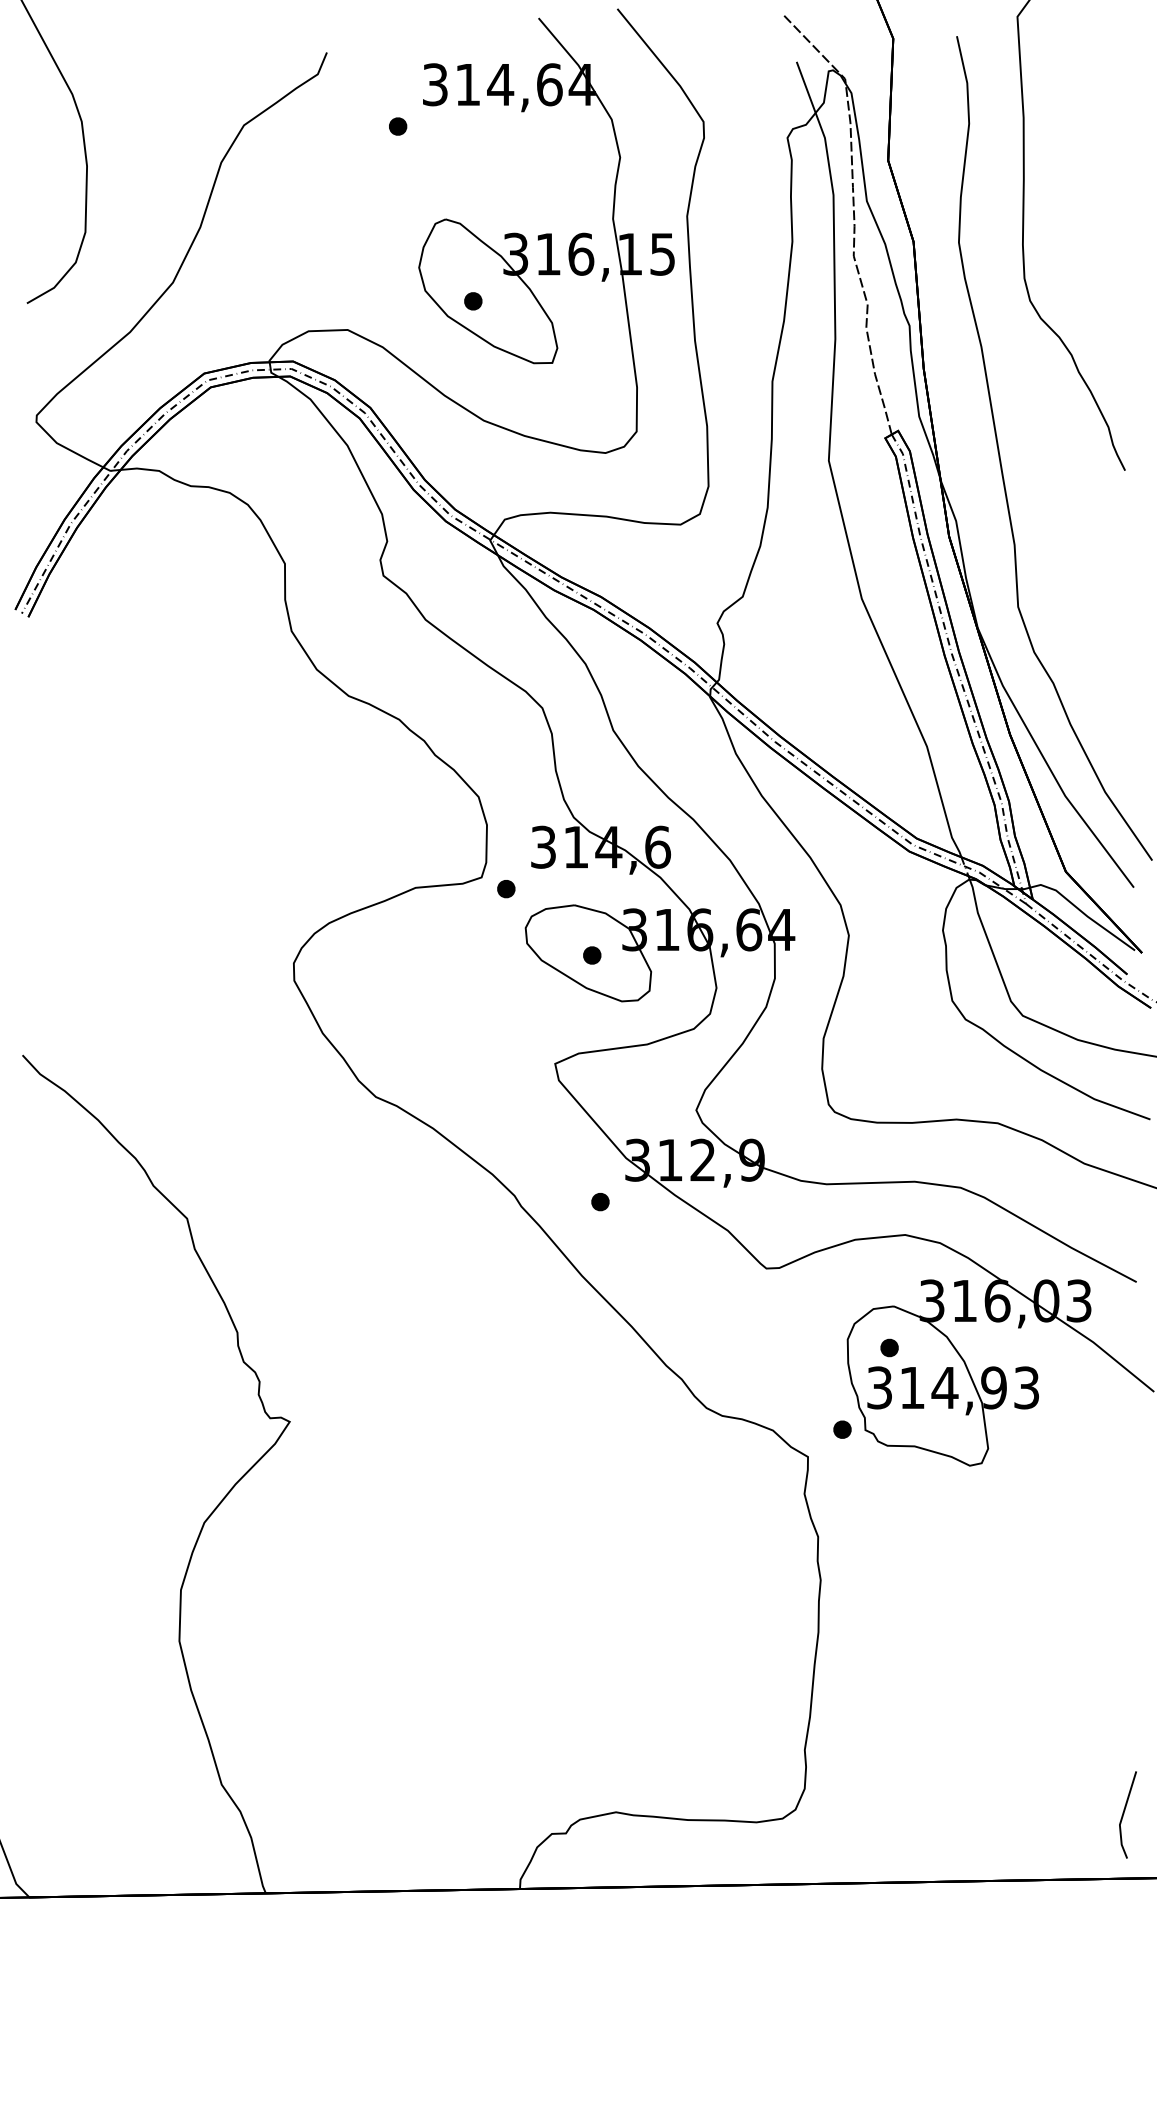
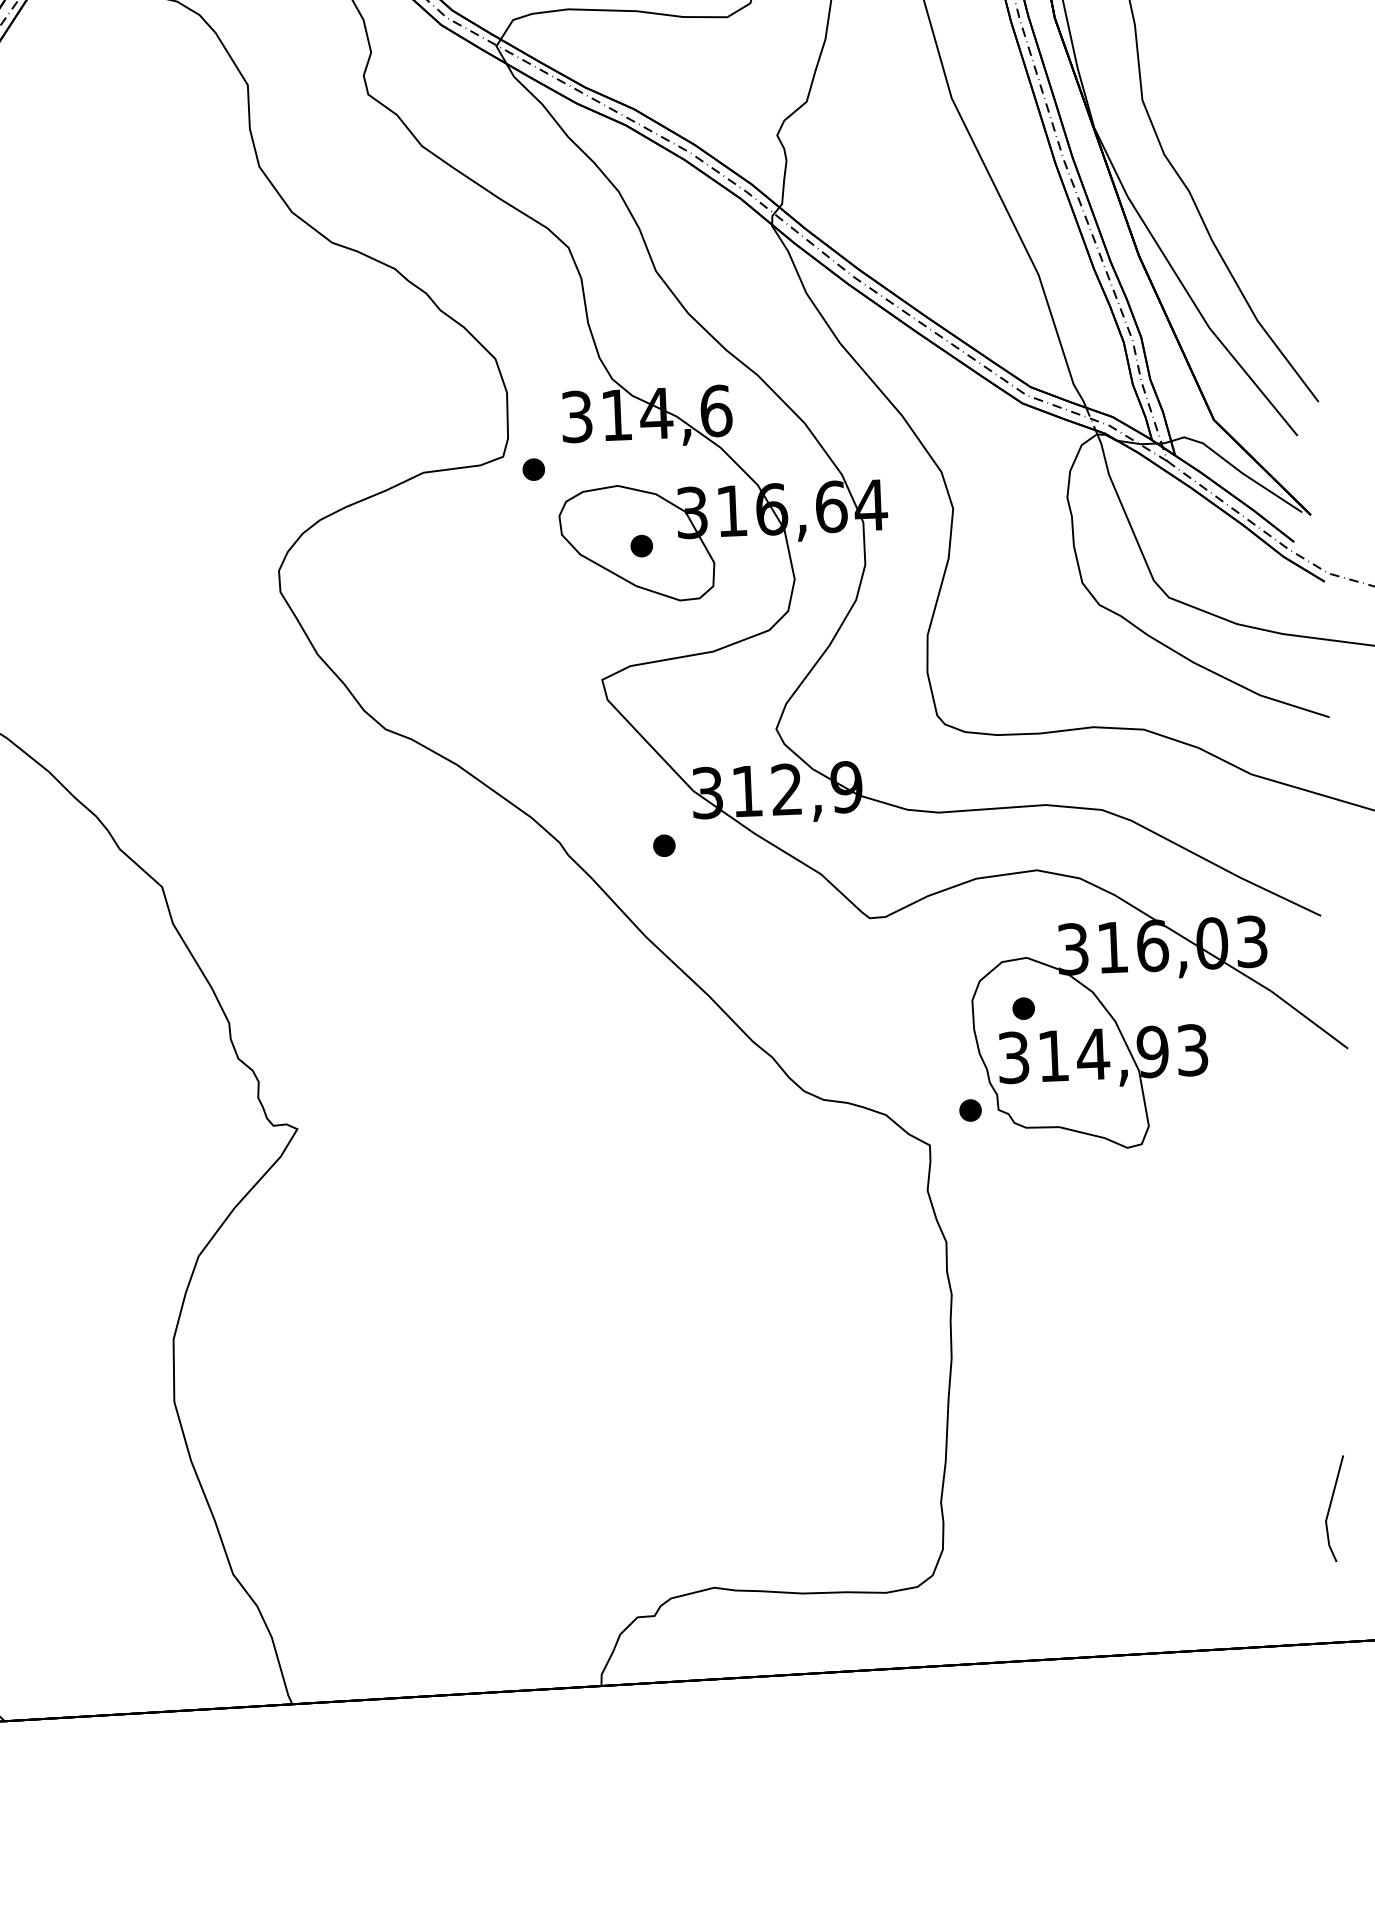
line: (1124, 1813) -> (1331, 1507), moved

